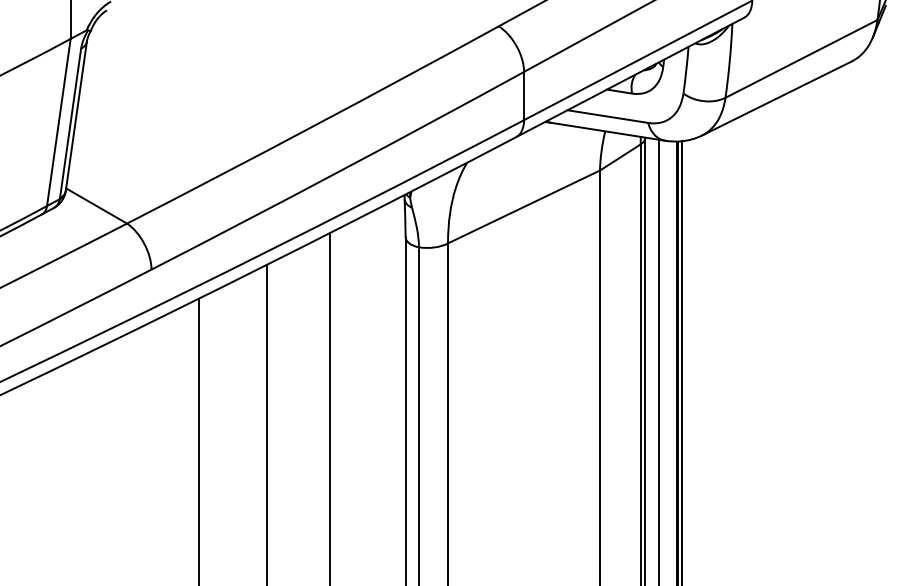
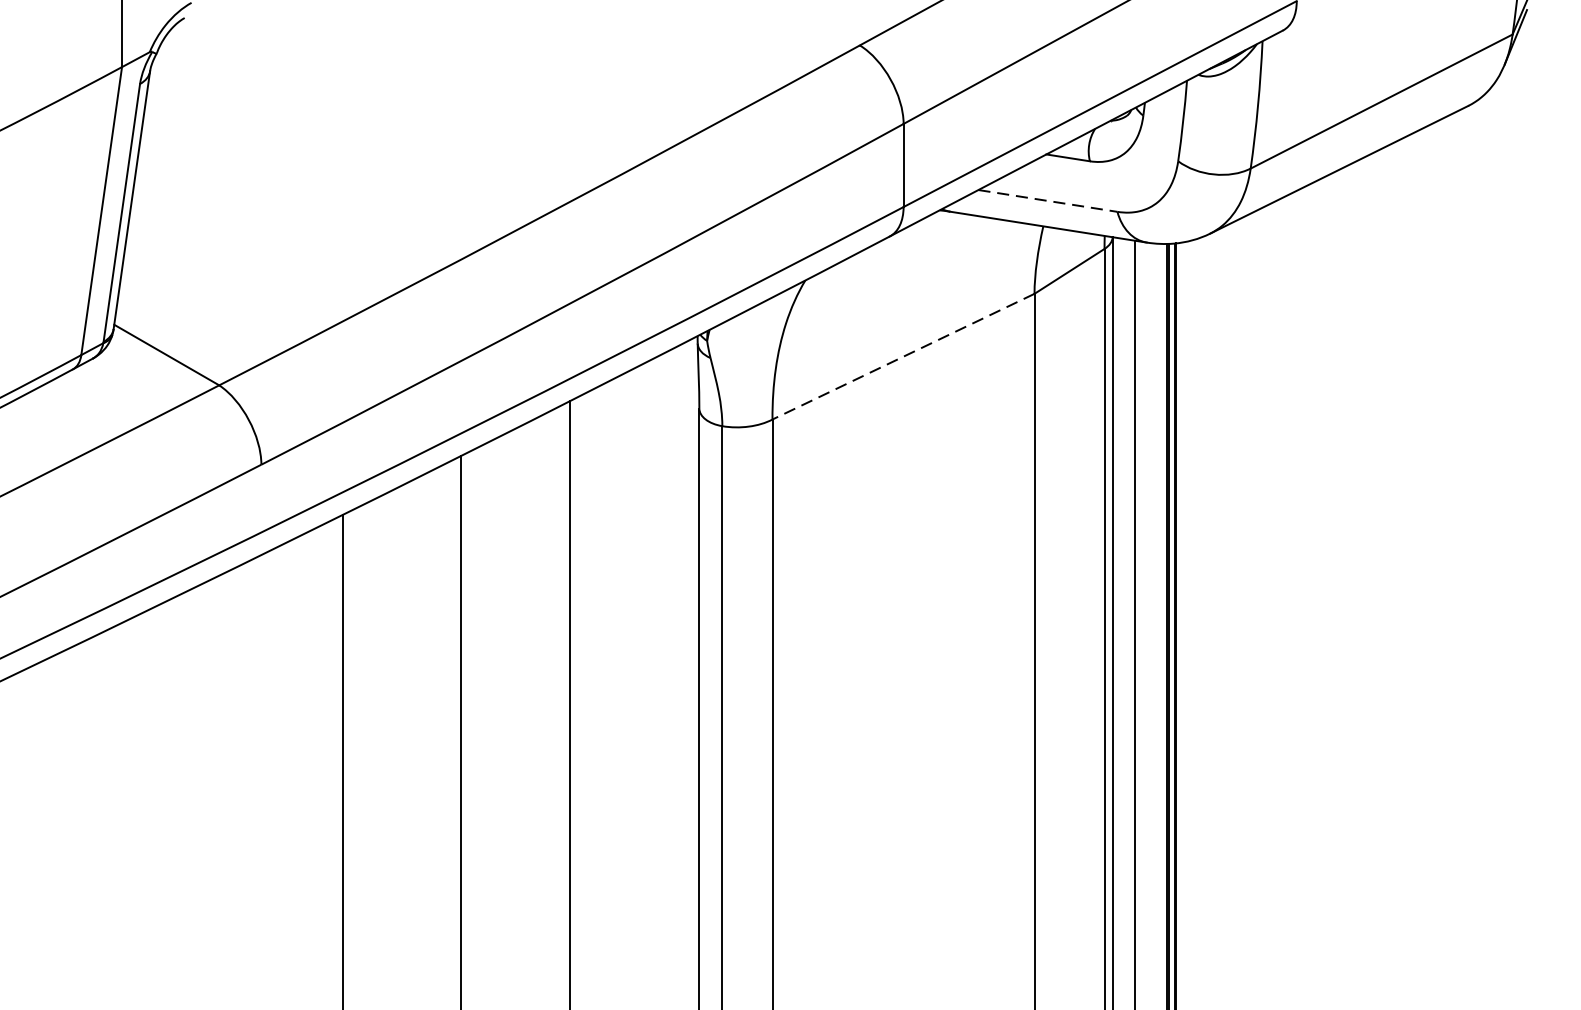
line: (607, 116) -> (1047, 200), solid -> dashed
line: (523, 207) -> (902, 357), solid -> dashed

